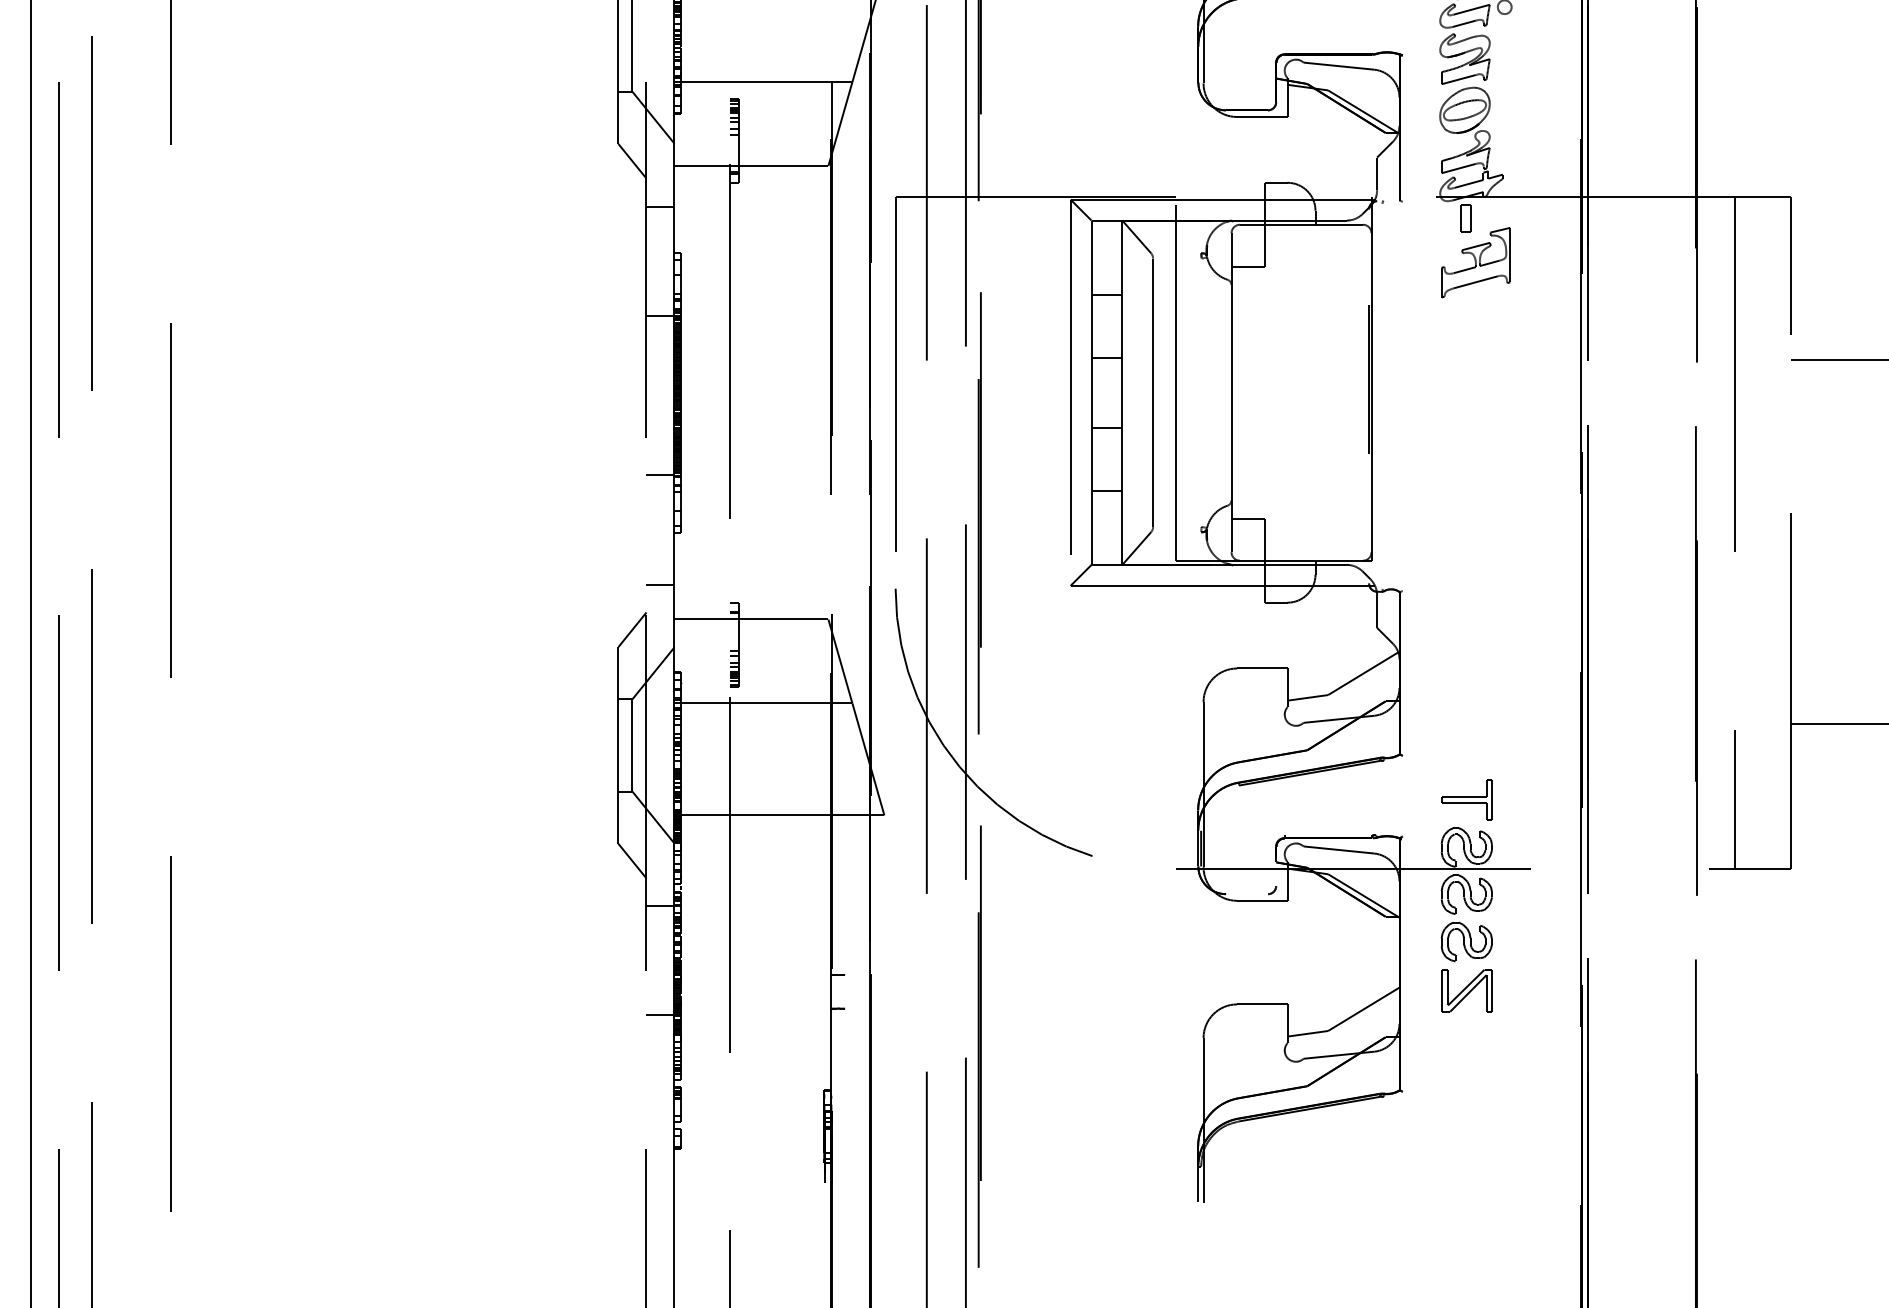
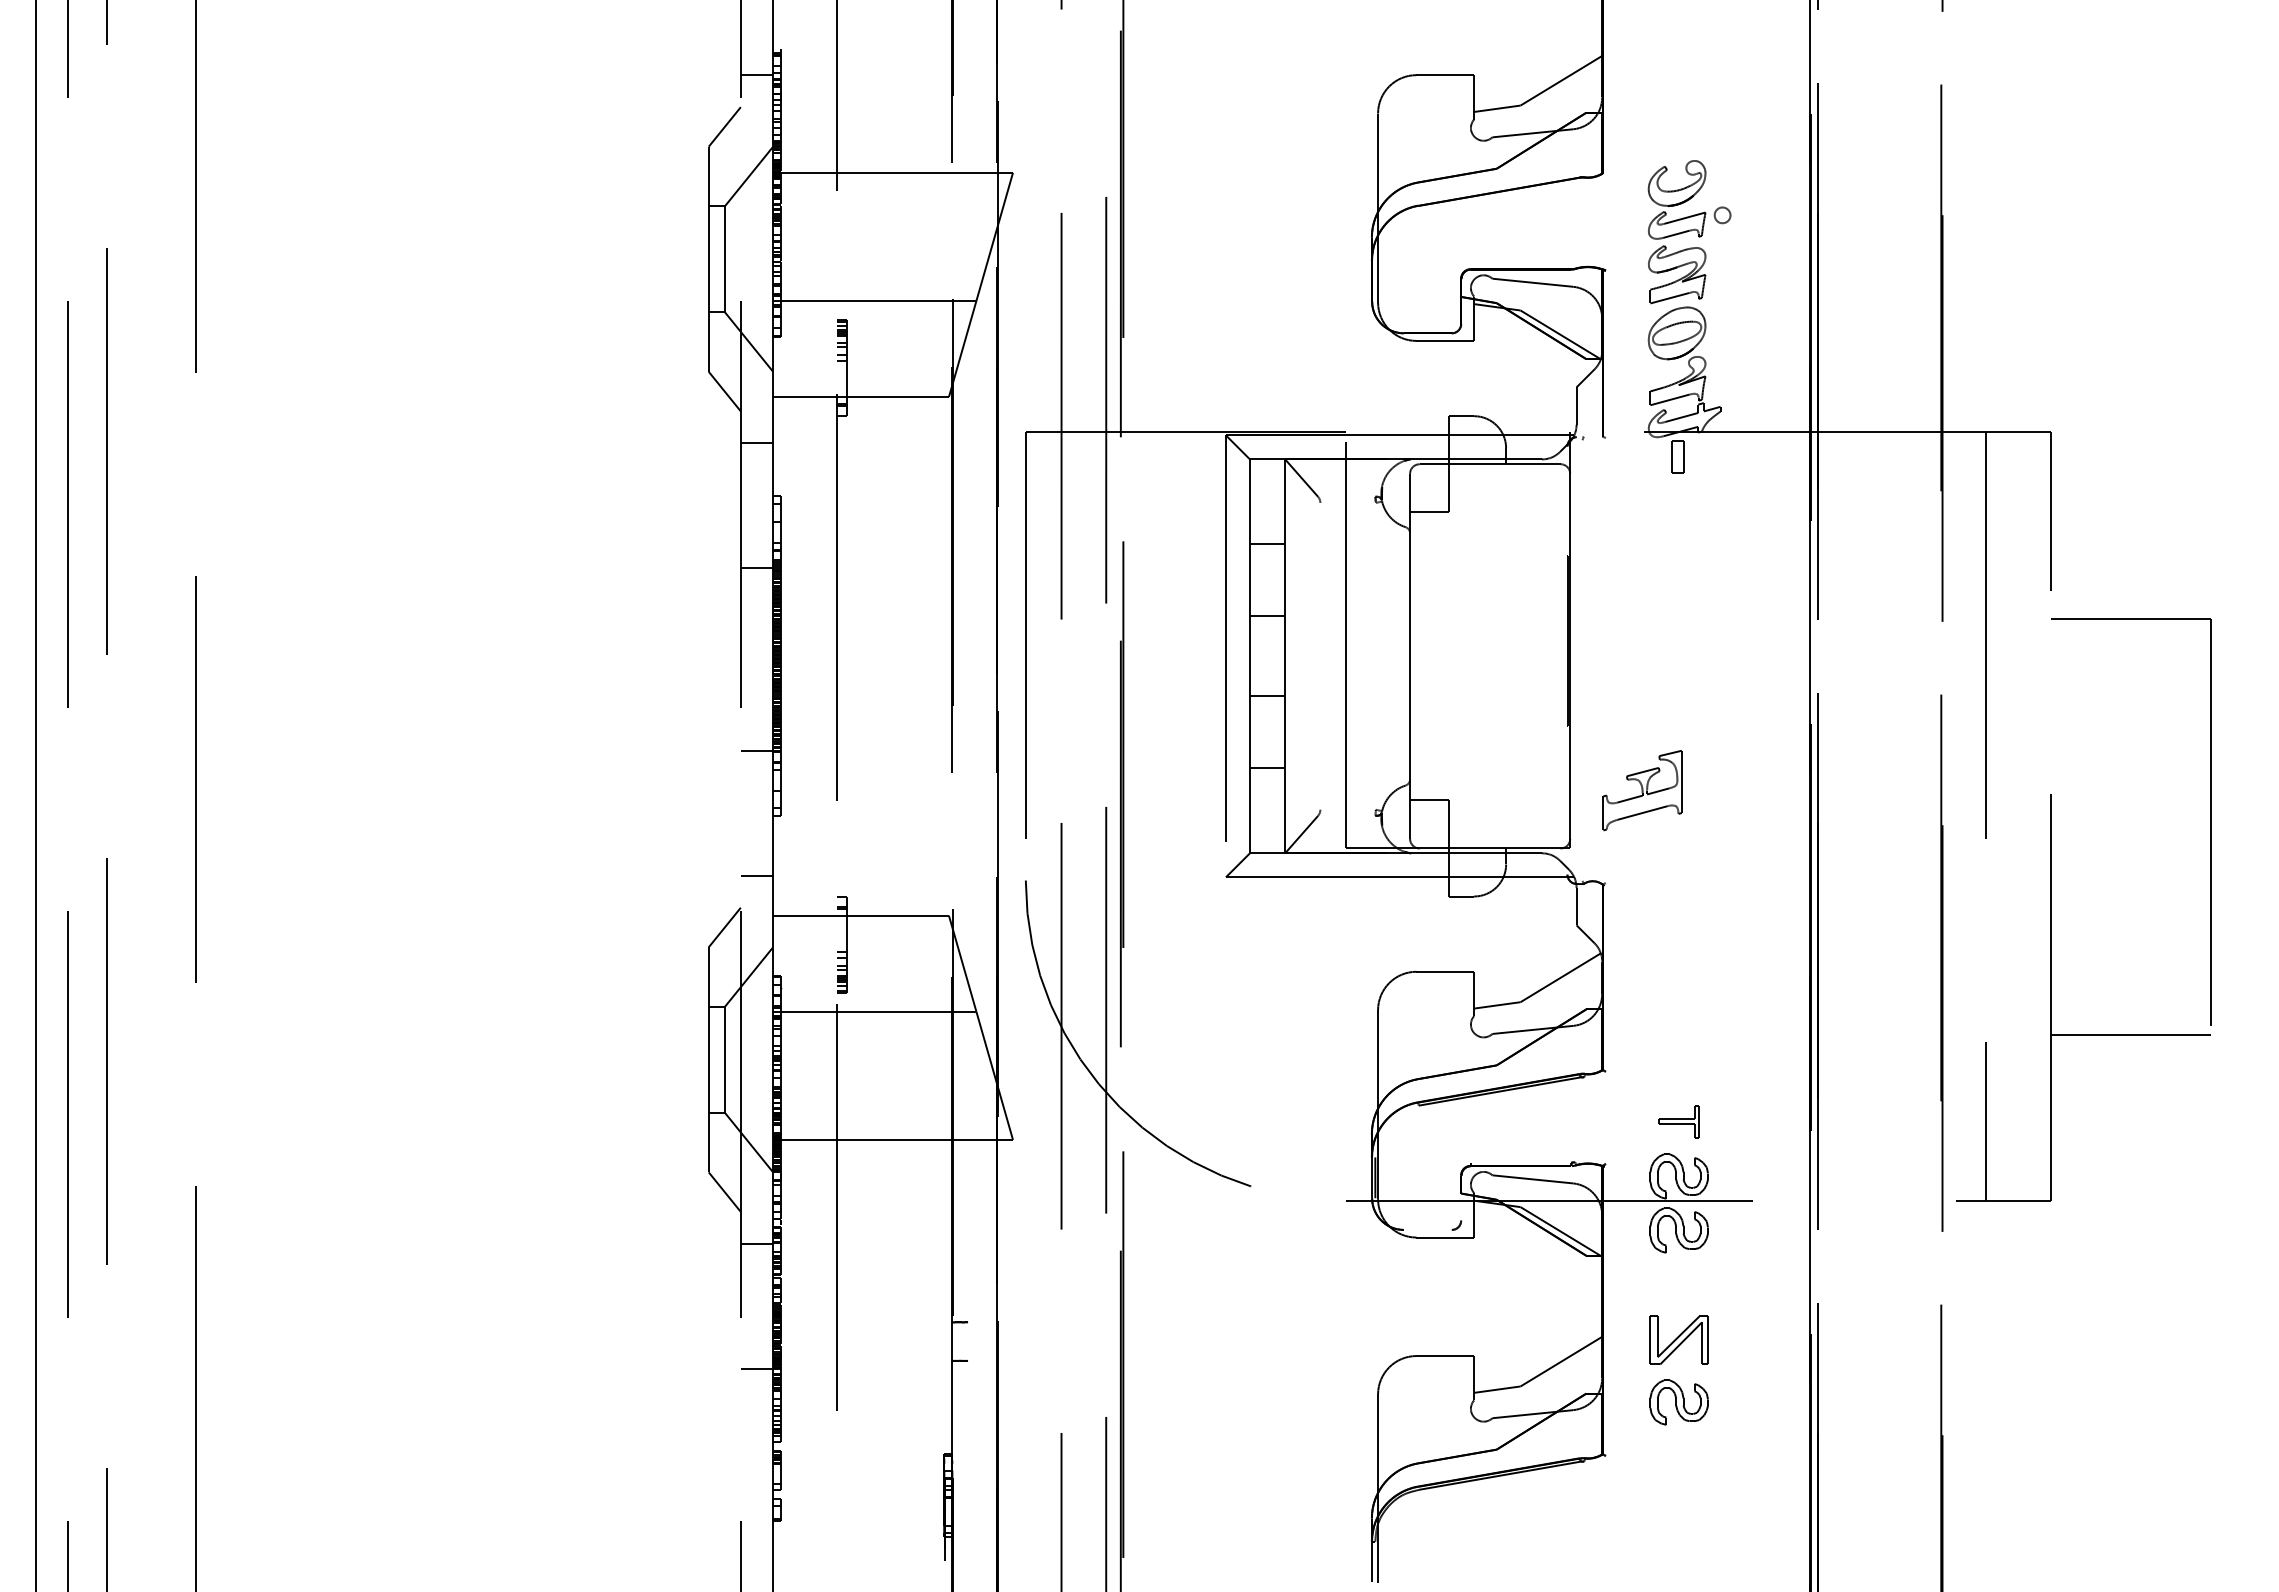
part: (1475, 262) -> (1642, 790), moved
line: (1153, 392) -> (1320, 655), removed
part: (1466, 799) -> (1678, 1121), size x0.7
part: (1466, 941) -> (1678, 1402), moved

